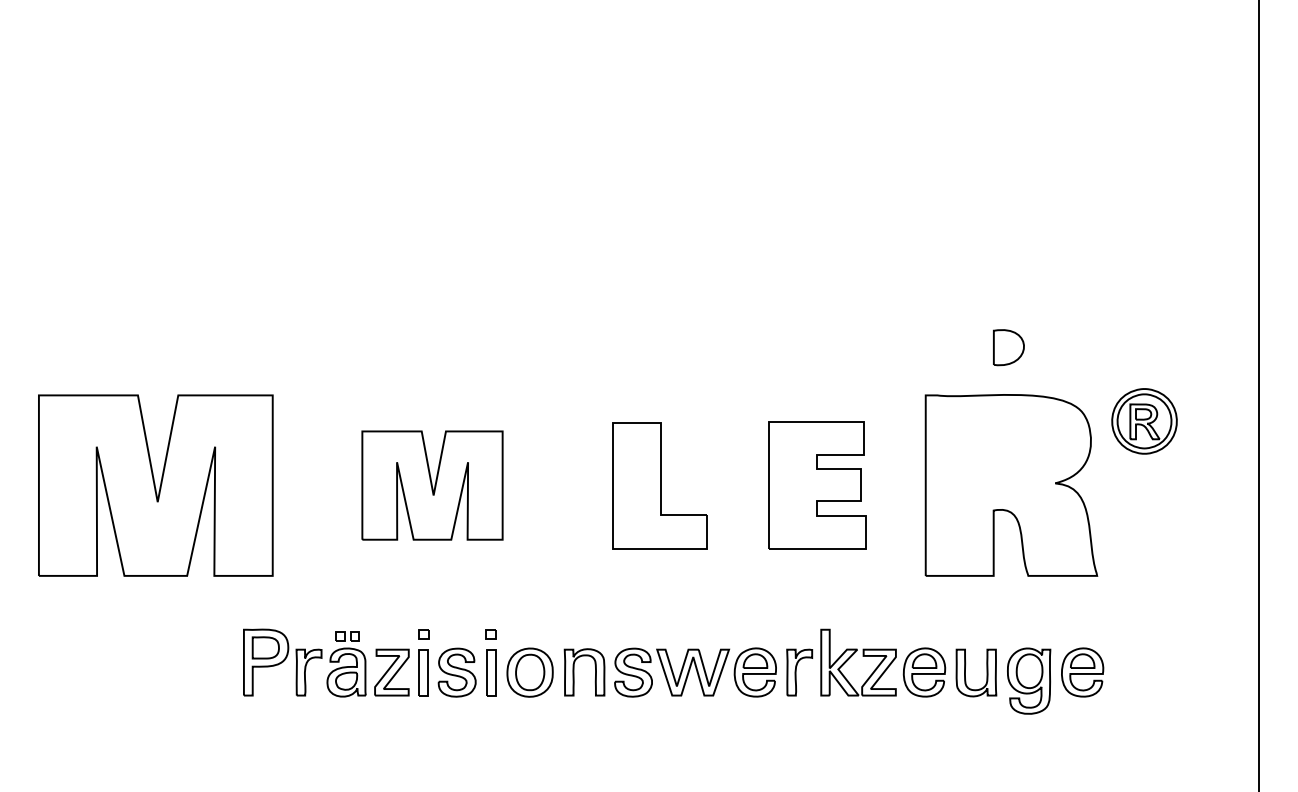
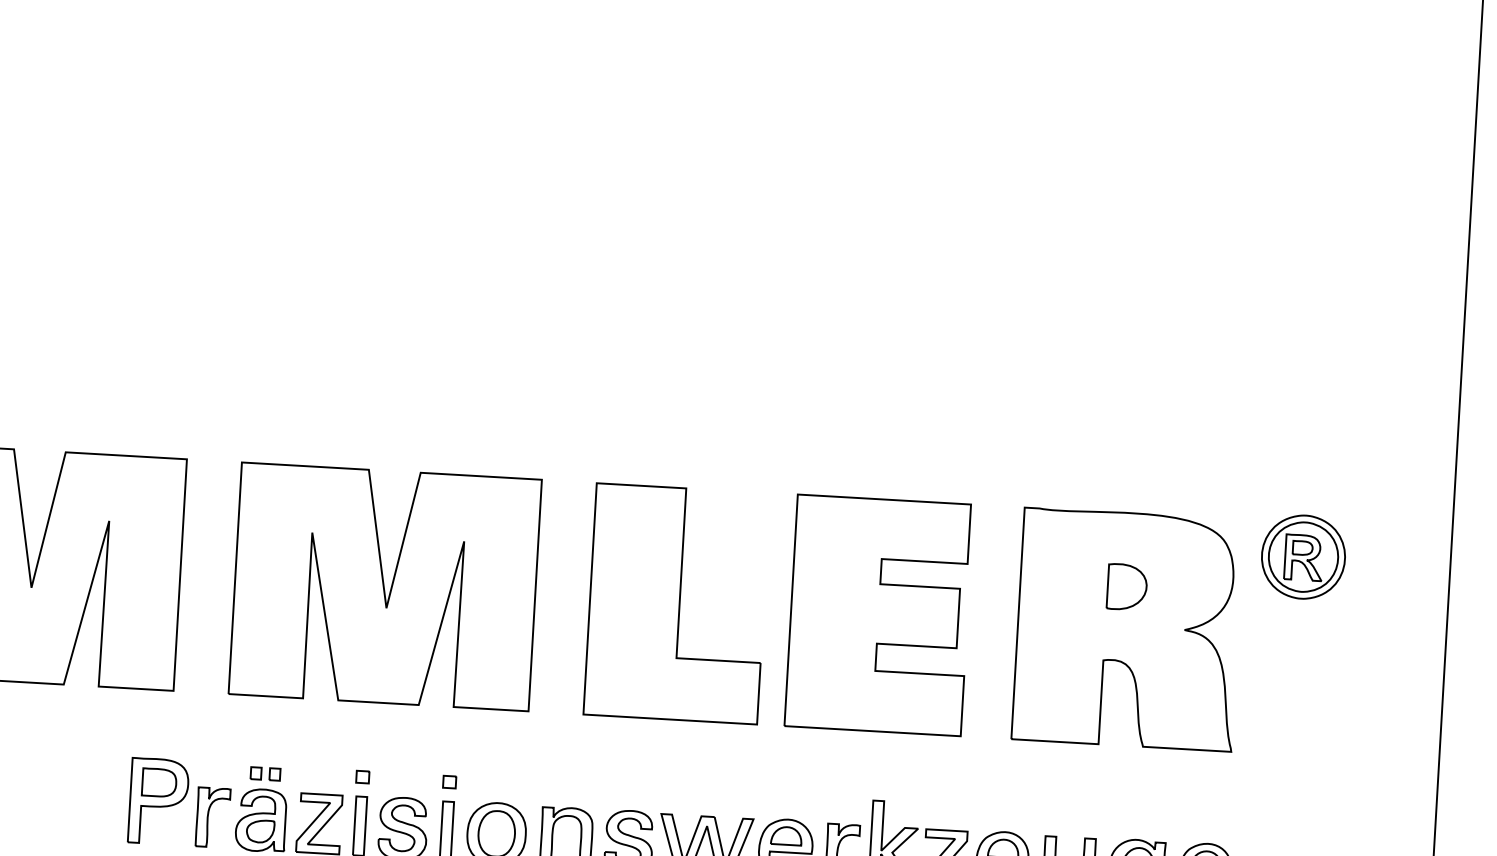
part: (1008, 347) -> (1126, 586), moved
part: (432, 485) -> (385, 586), size x1.67
part: (659, 485) -> (676, 603), size x1.43
part: (817, 485) -> (879, 615), size x1.43

